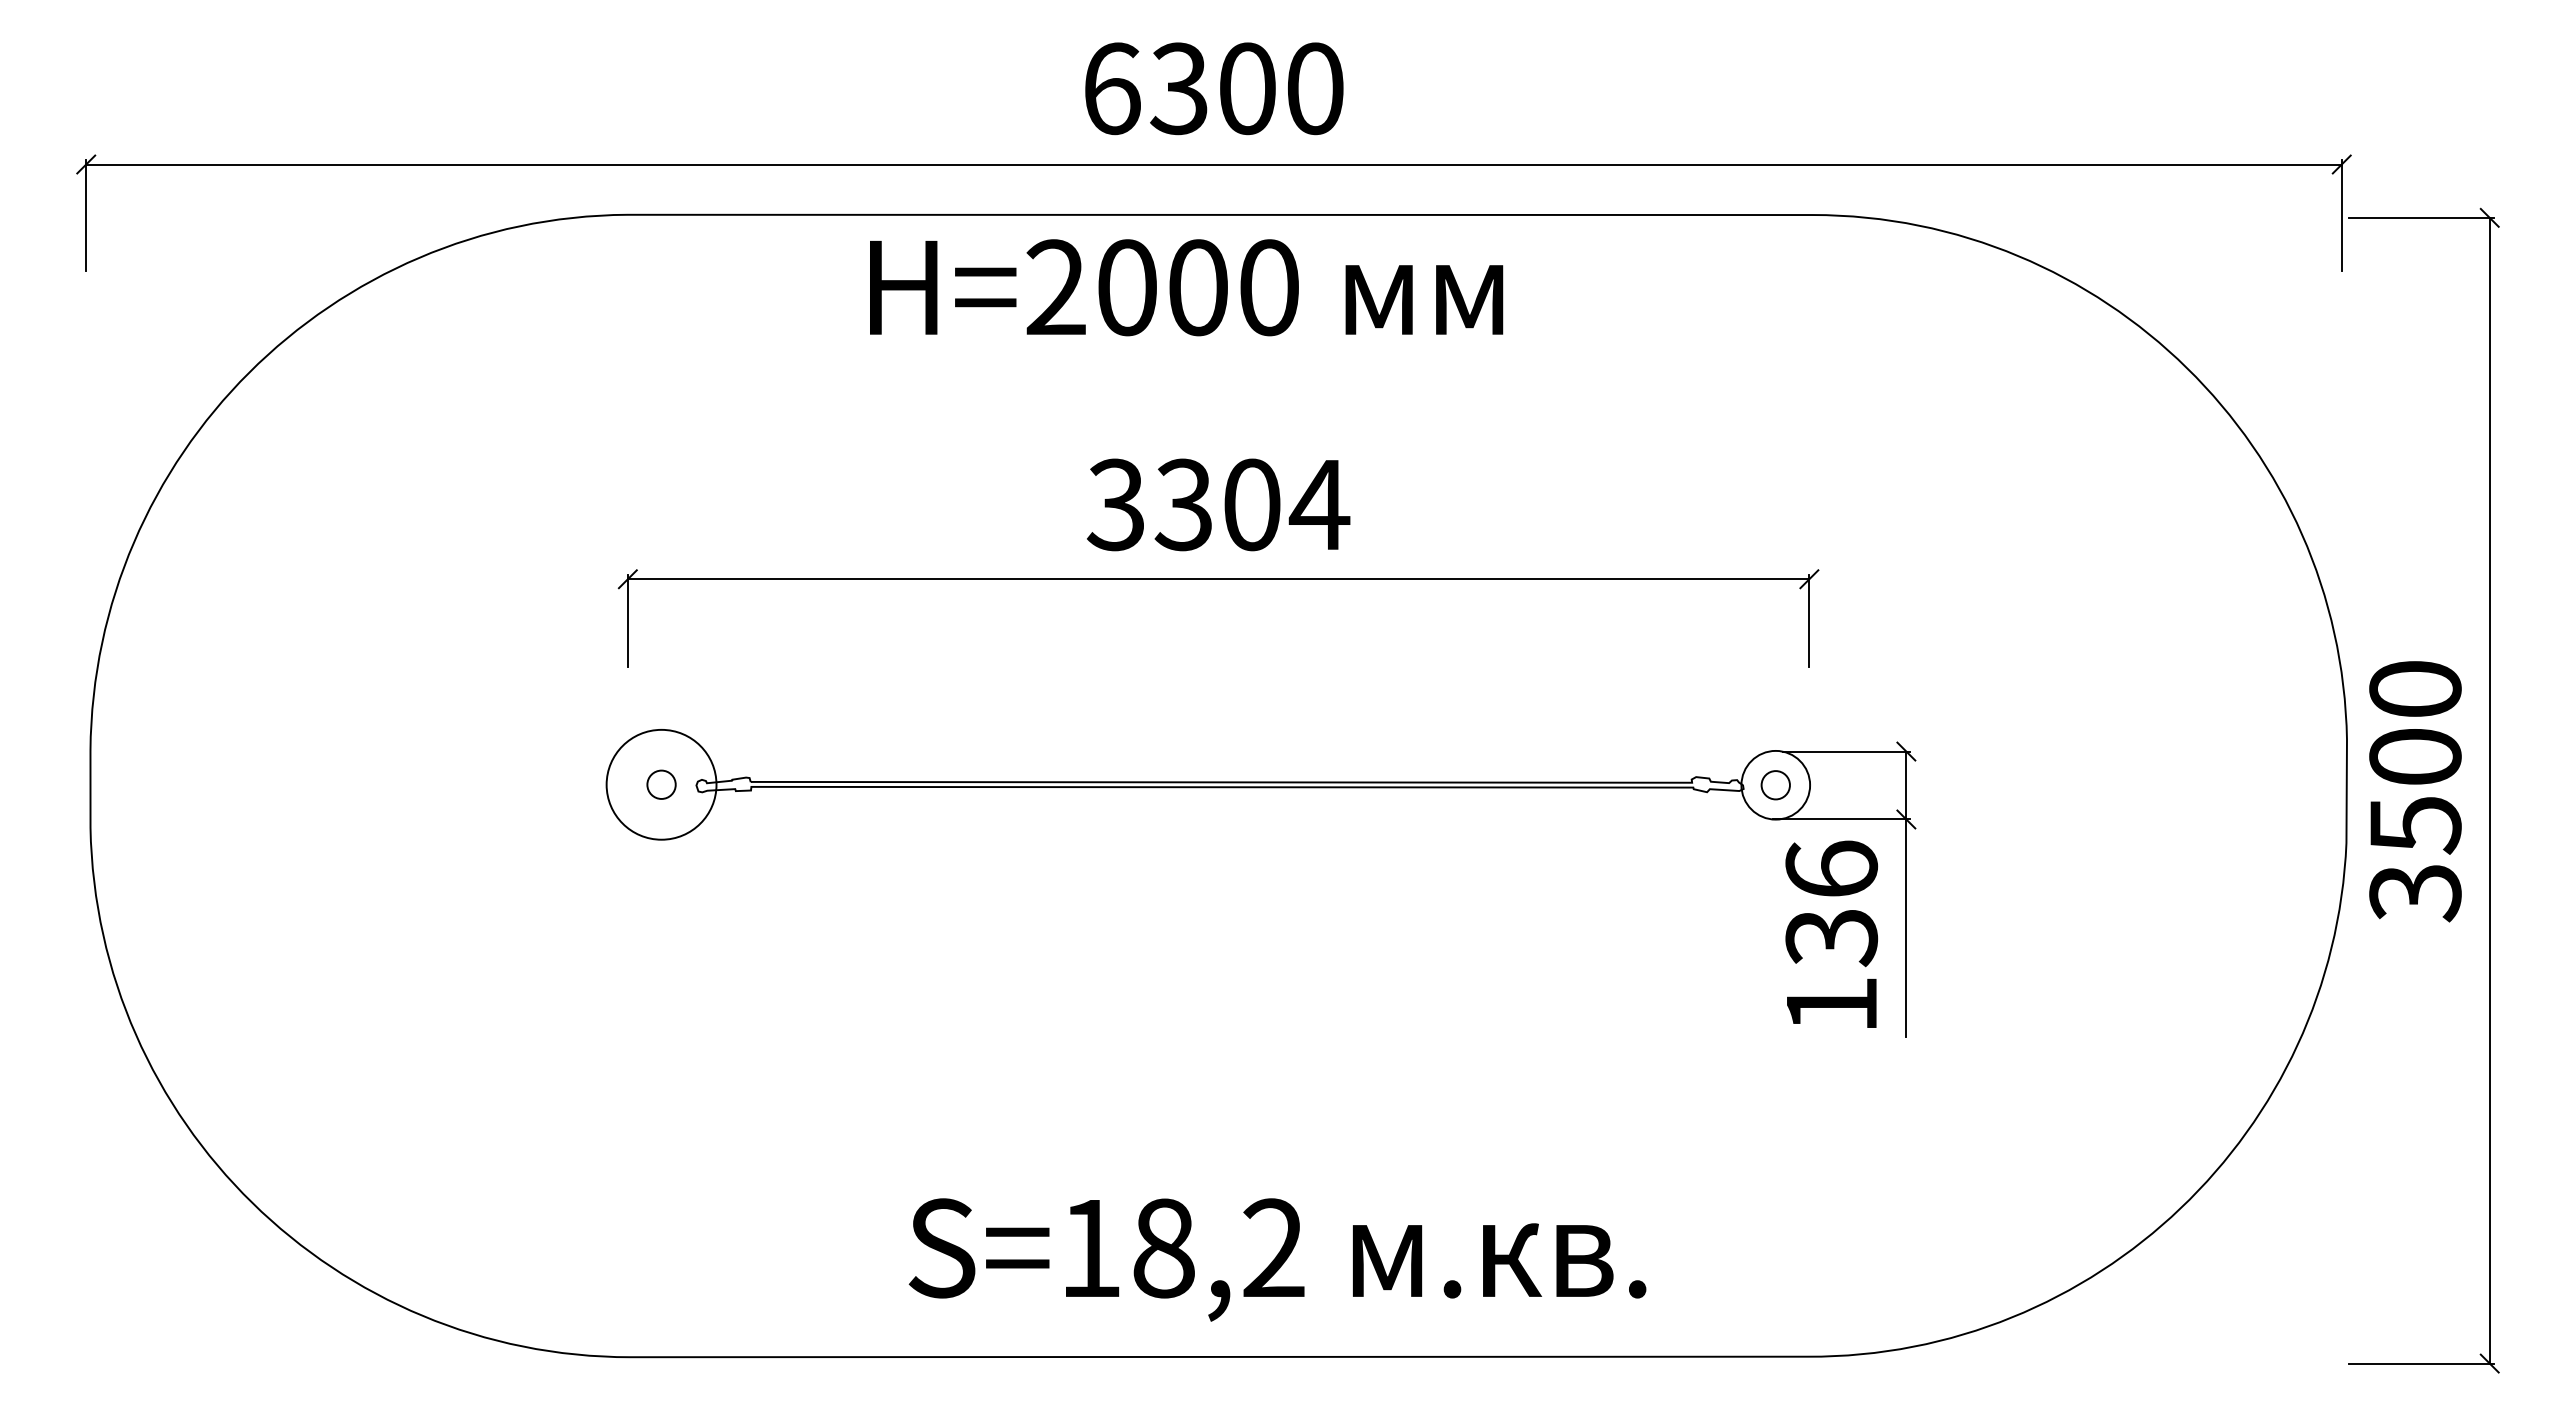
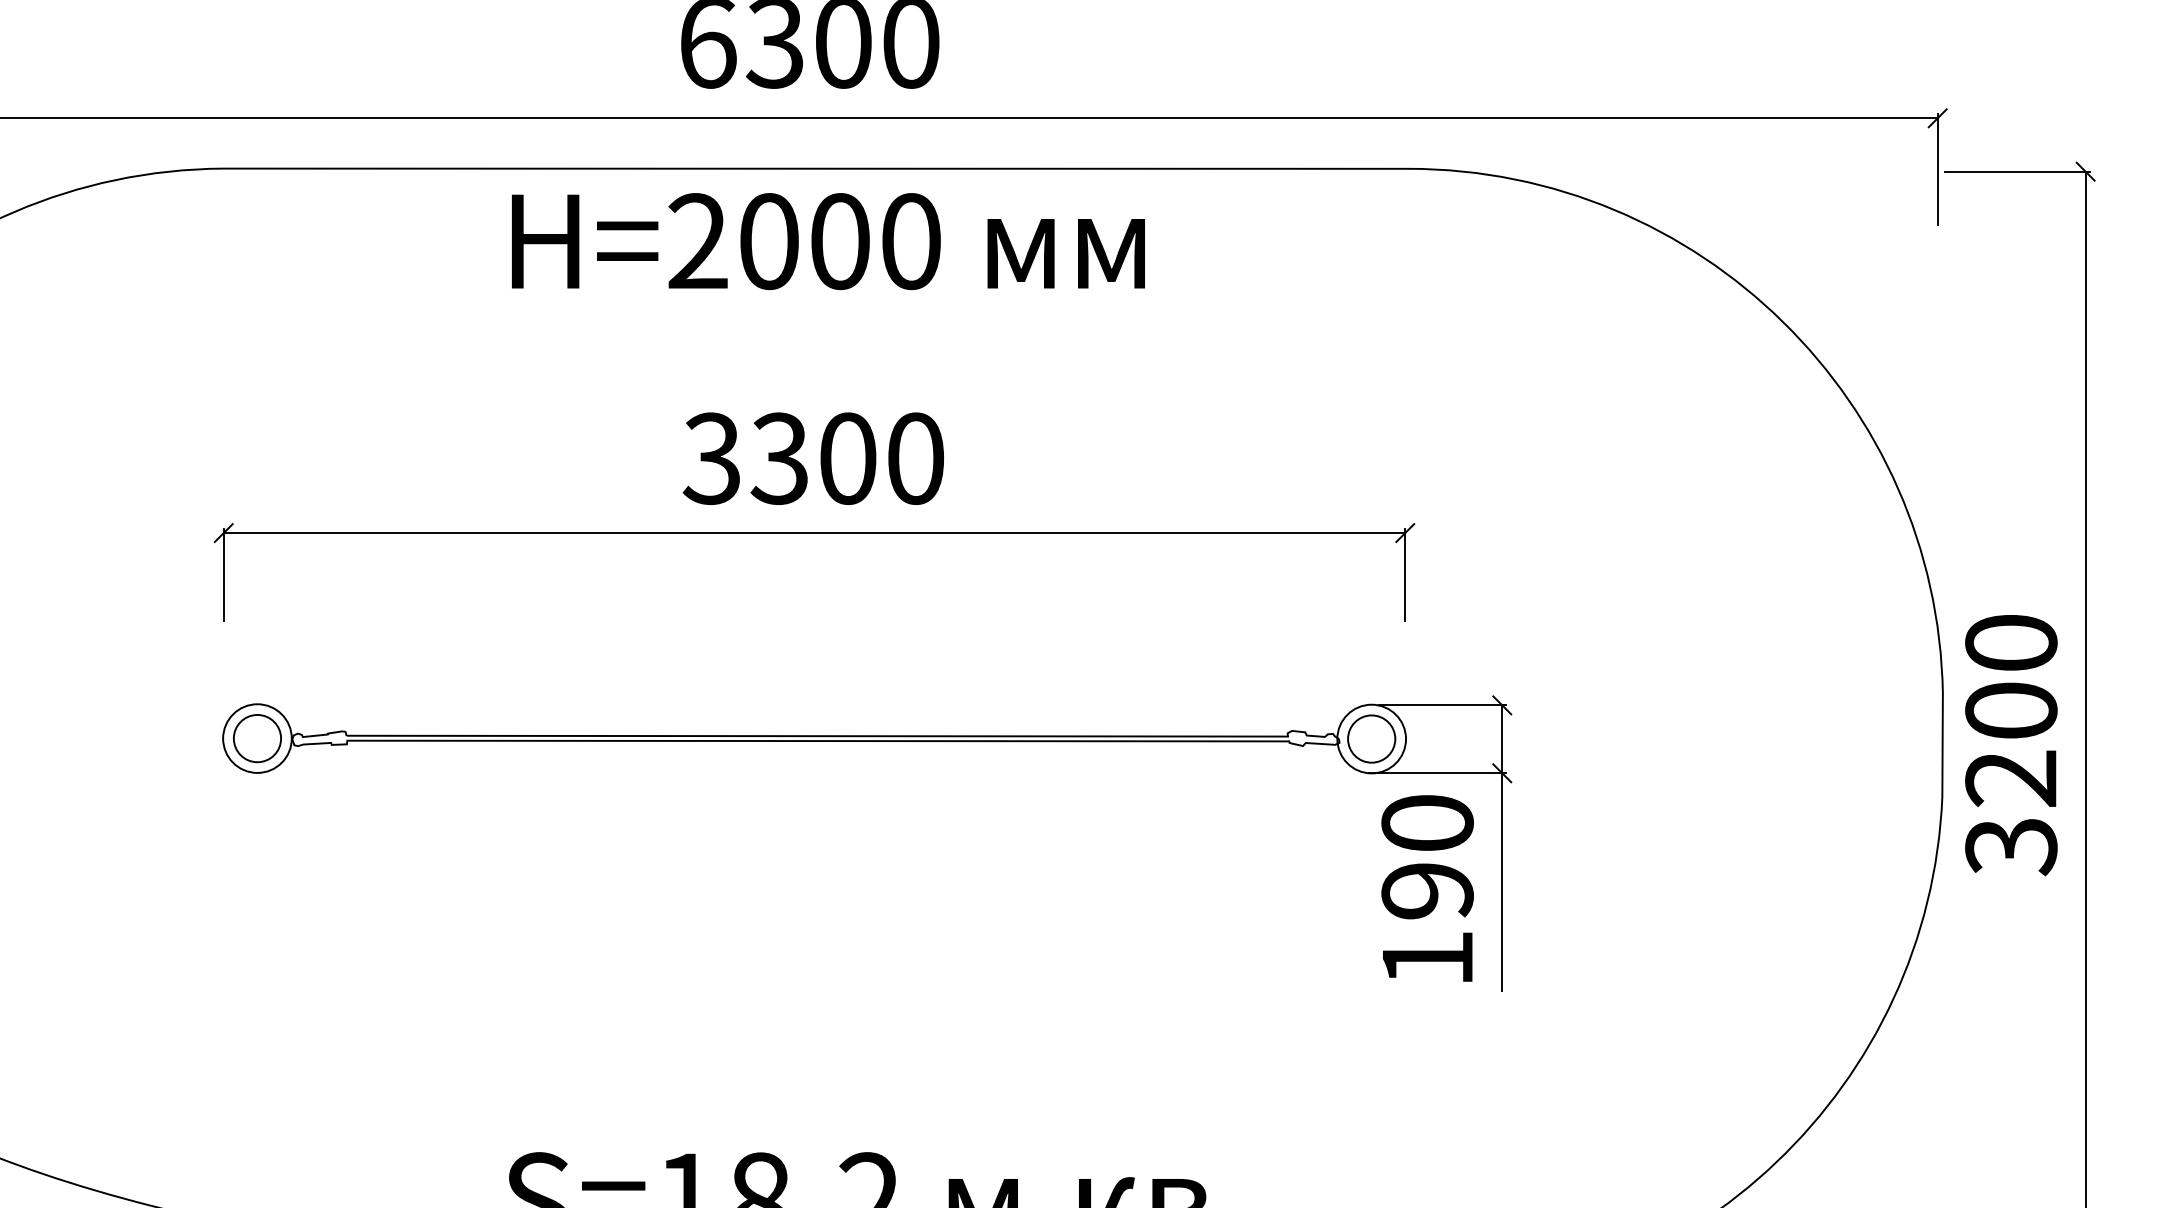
text: (1186, 287) -> (828, 241), moved
text: (1319, 504) -> (915, 458), 3304 -> 3300
circle: (661, 784) -> (257, 738), size x0.62
circle: (661, 784) -> (257, 738), size x1.67
circle: (1775, 784) -> (1371, 738), size x1.67
text: (2415, 825) -> (2011, 779), 3500 -> 3200
text: (1831, 903) -> (1427, 857), 136 -> 190

